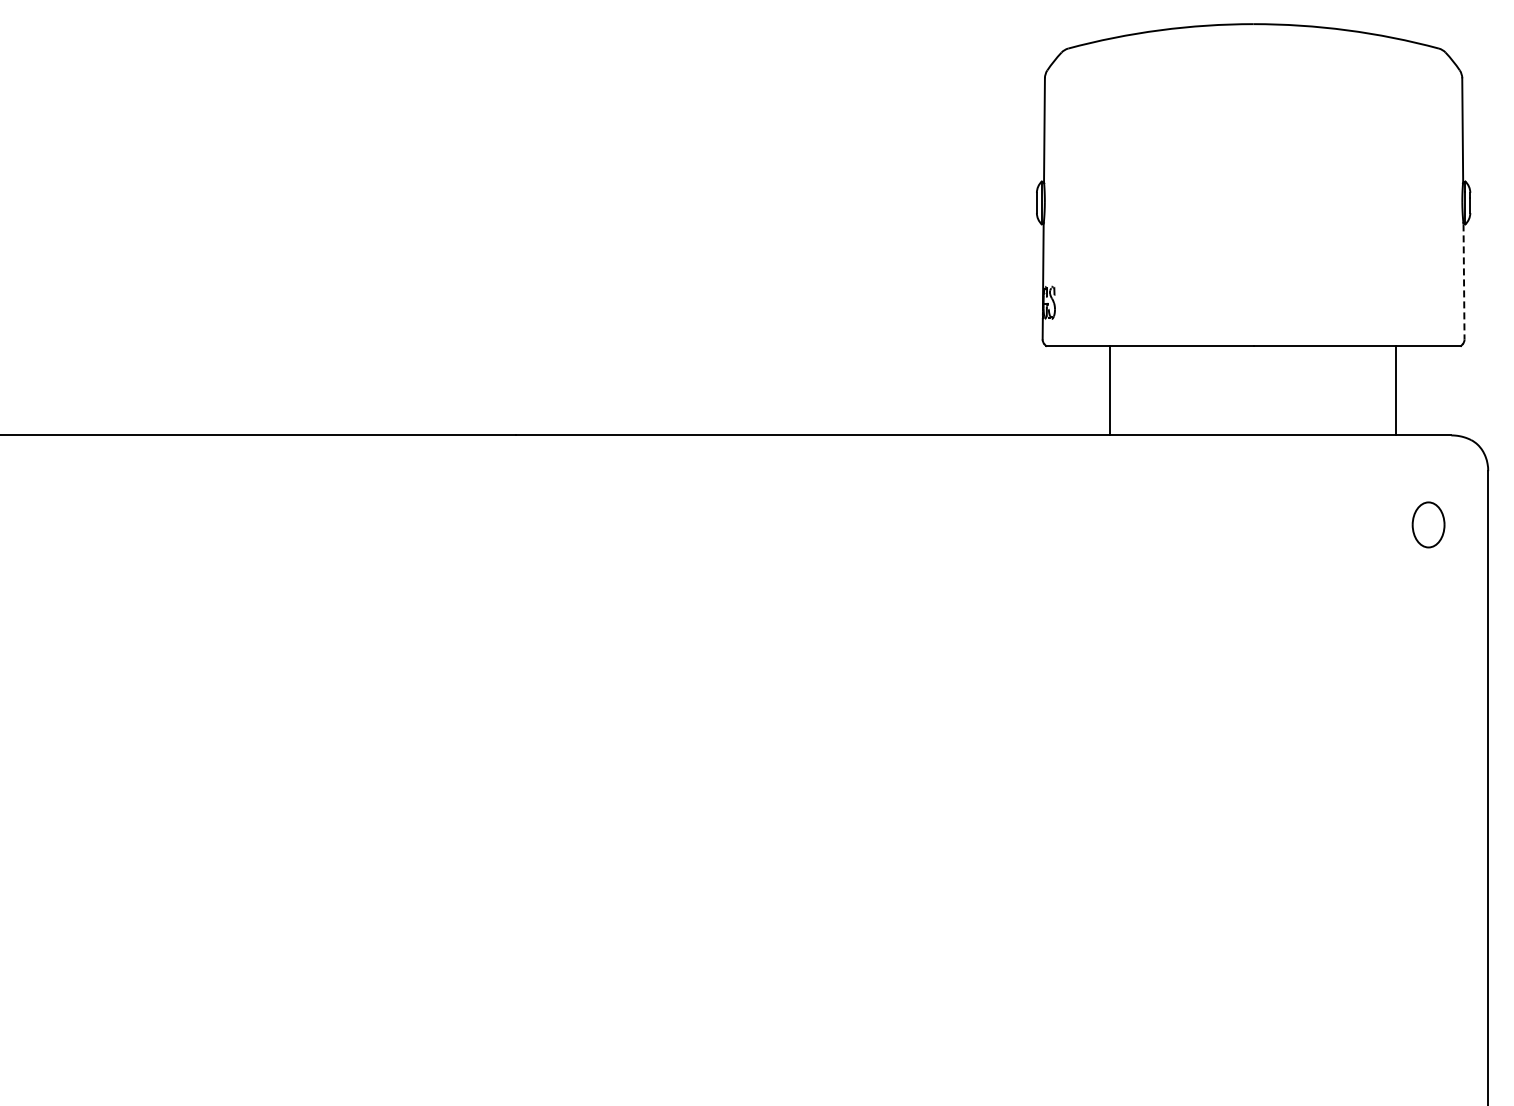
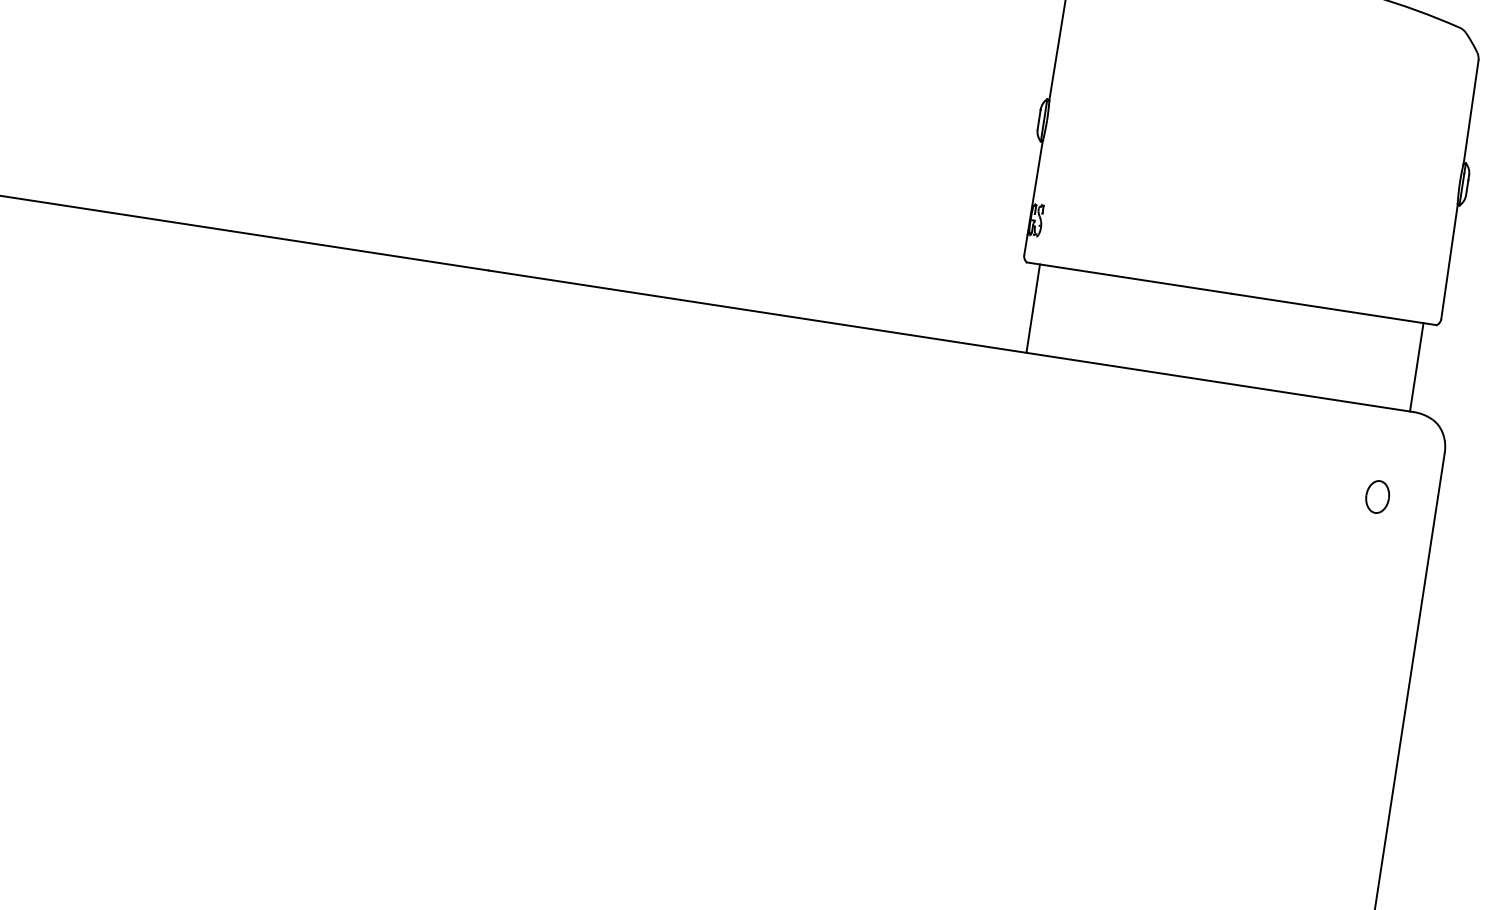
line: (1464, 281) -> (1449, 261), dashed -> solid
line: (1109, 390) -> (1033, 308), moved
line: (1395, 390) -> (1416, 367), moved
part: (1428, 524) -> (1377, 496), size x0.71

